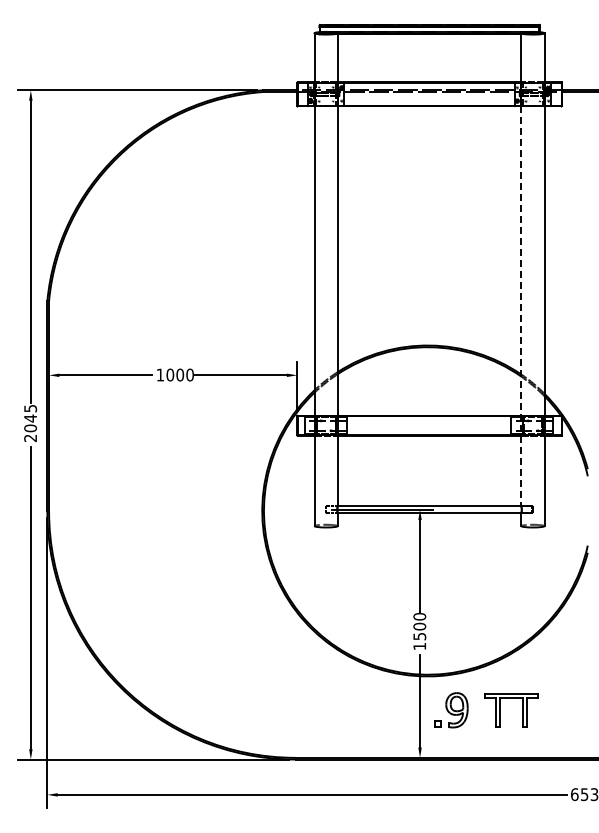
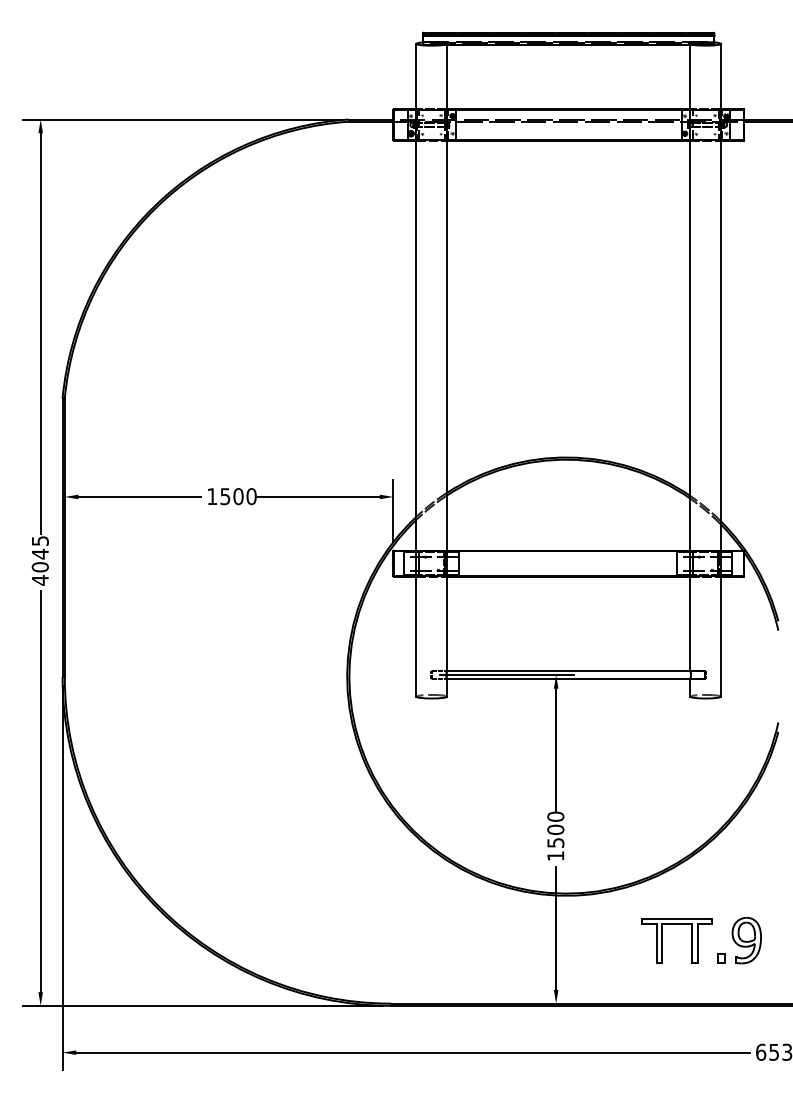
line: (521, 306) -> (690, 405), dashed -> solid
text: (170, 374) -> (225, 495), 1000 -> 1500
text: (30, 438) -> (40, 580), 2045 -> 4045
part: (451, 710) -> (739, 940), moved

